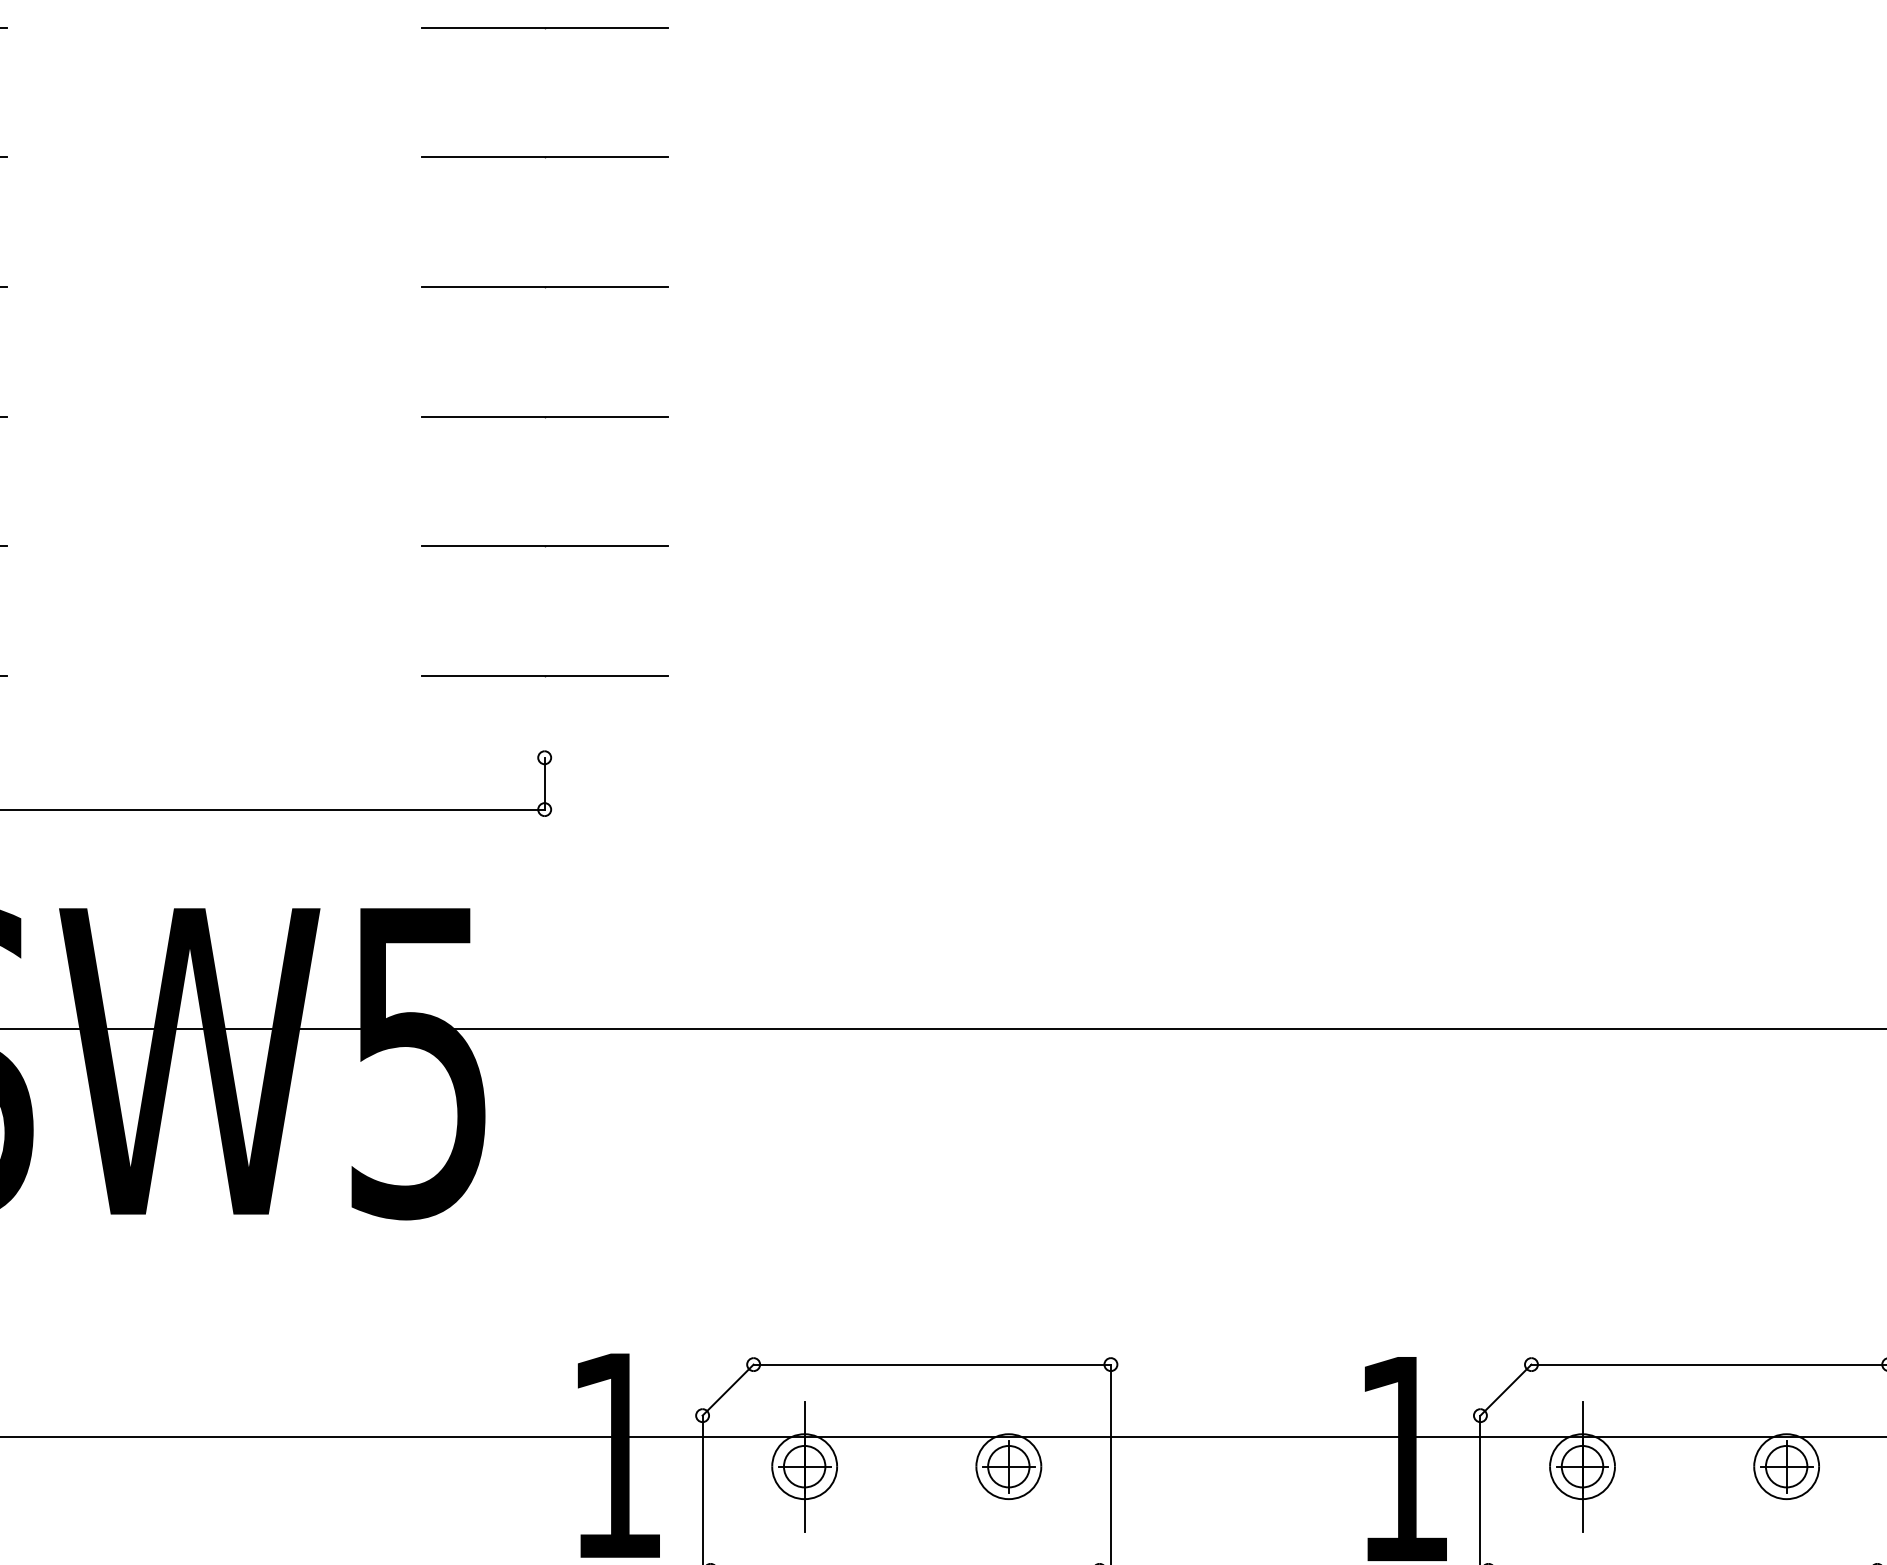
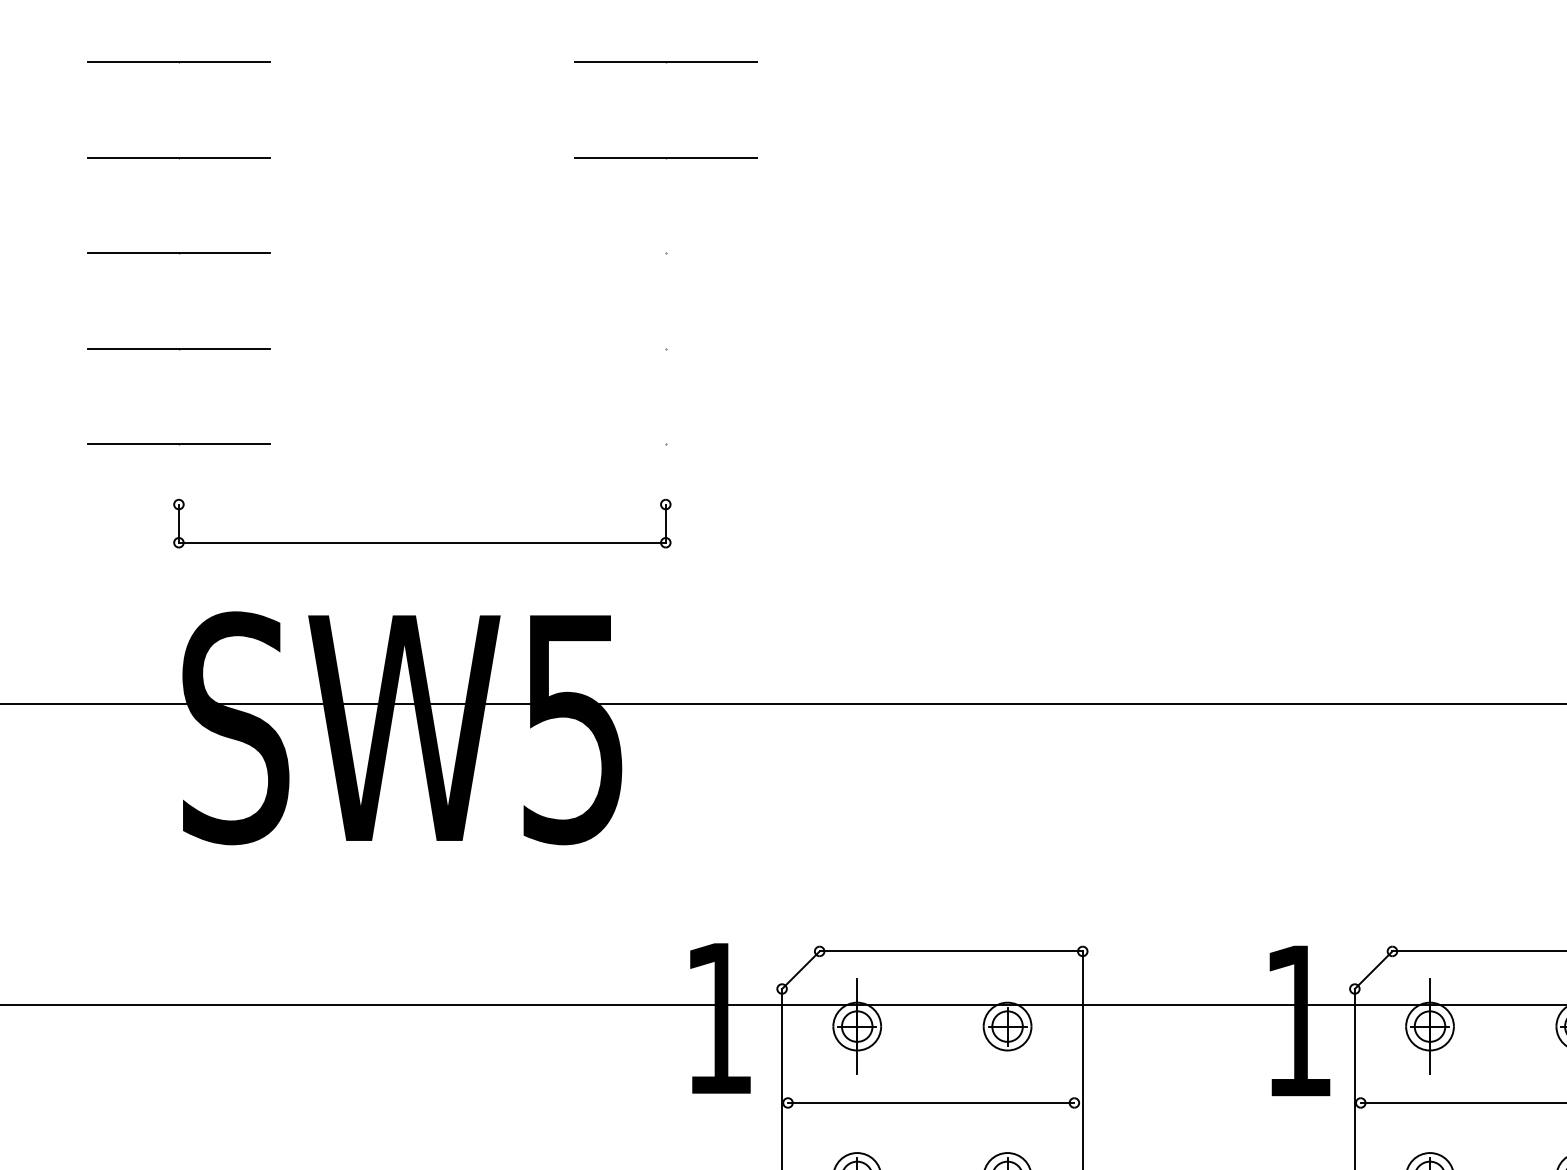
line: (544, 416) -> (665, 253), removed
line: (544, 545) -> (665, 348), removed
line: (544, 676) -> (665, 444), removed

